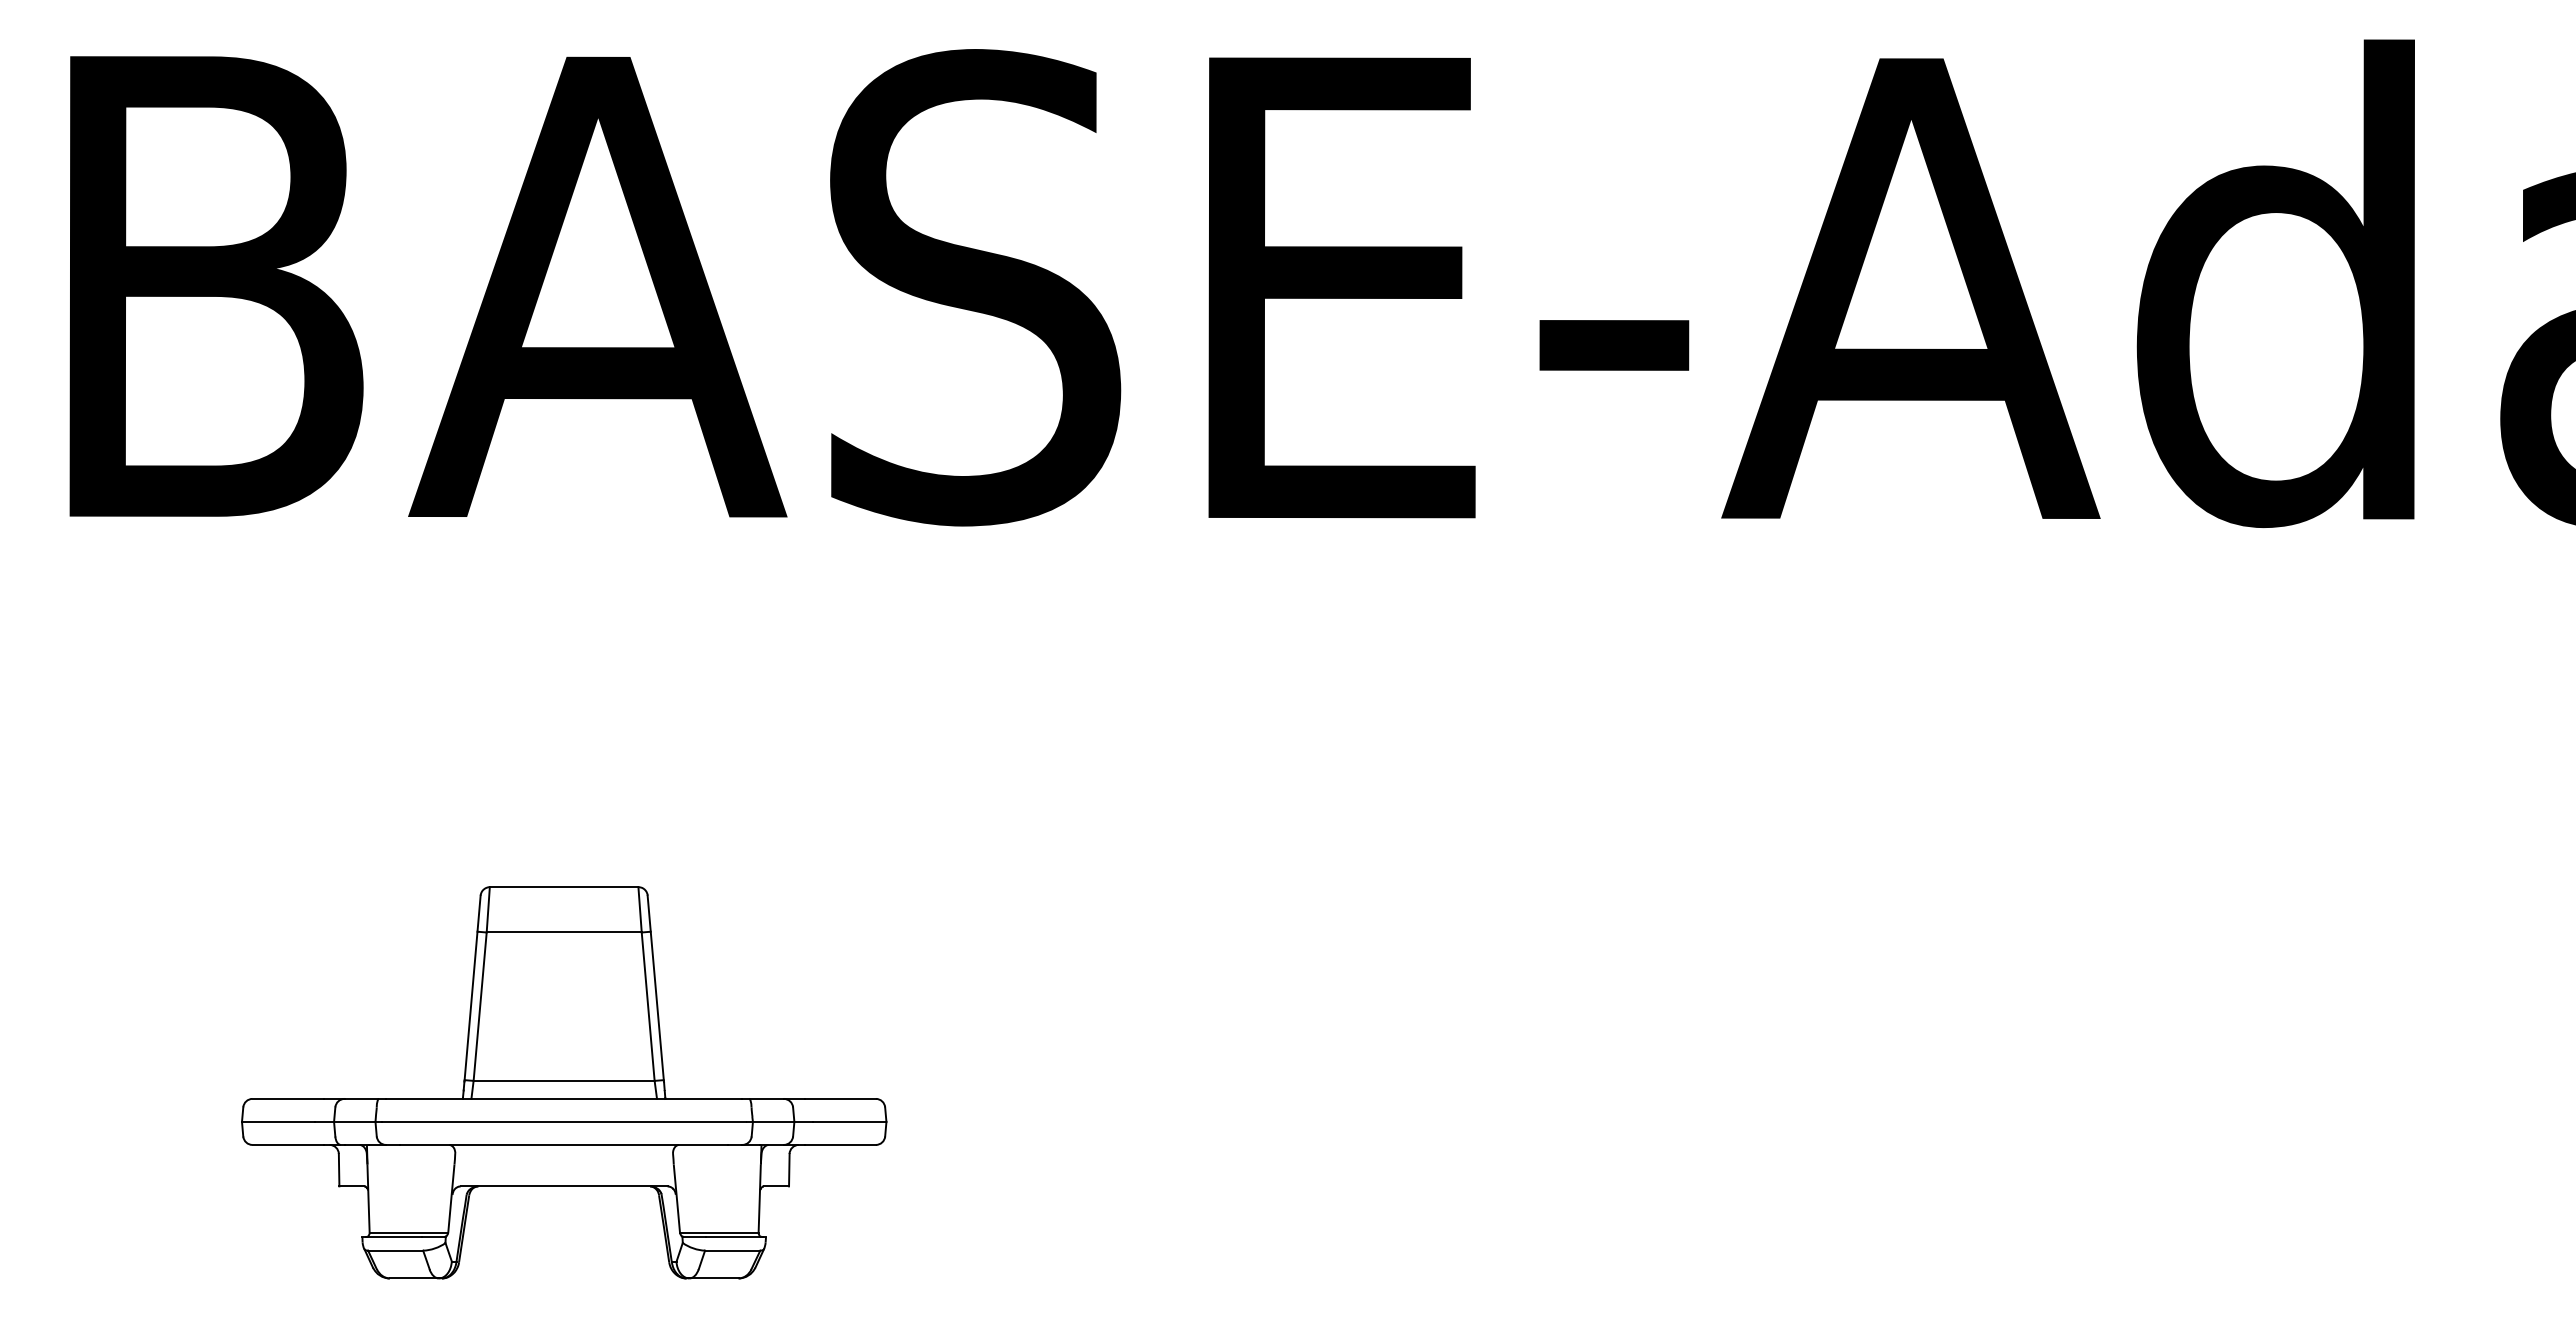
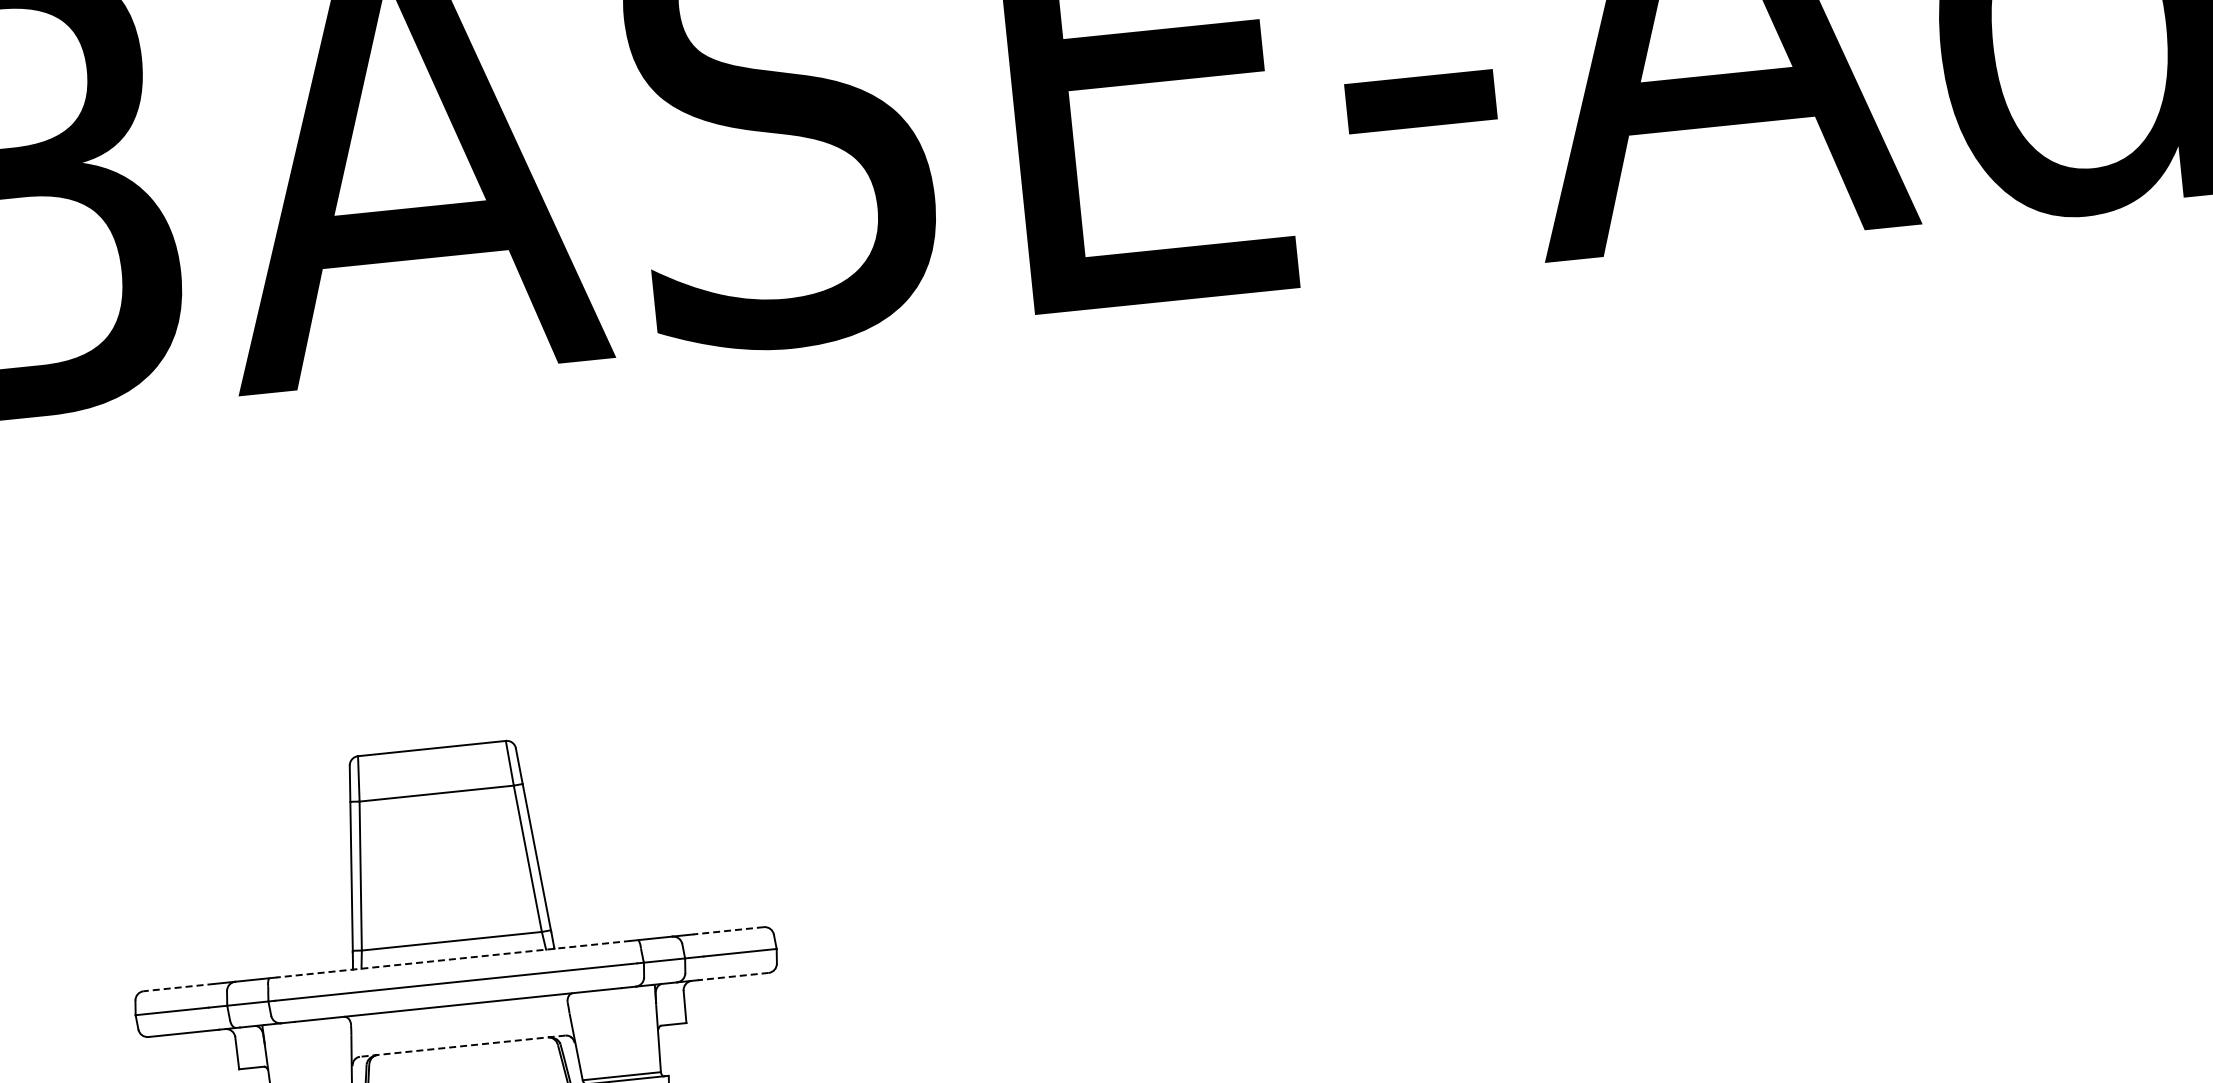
line: (288, 1098) -> (179, 987), solid -> dashed
line: (563, 1098) -> (453, 958), solid -> dashed
line: (840, 1098) -> (728, 930), solid -> dashed
line: (840, 1144) -> (733, 976), solid -> dashed
line: (563, 1186) -> (462, 1046), solid -> dashed

